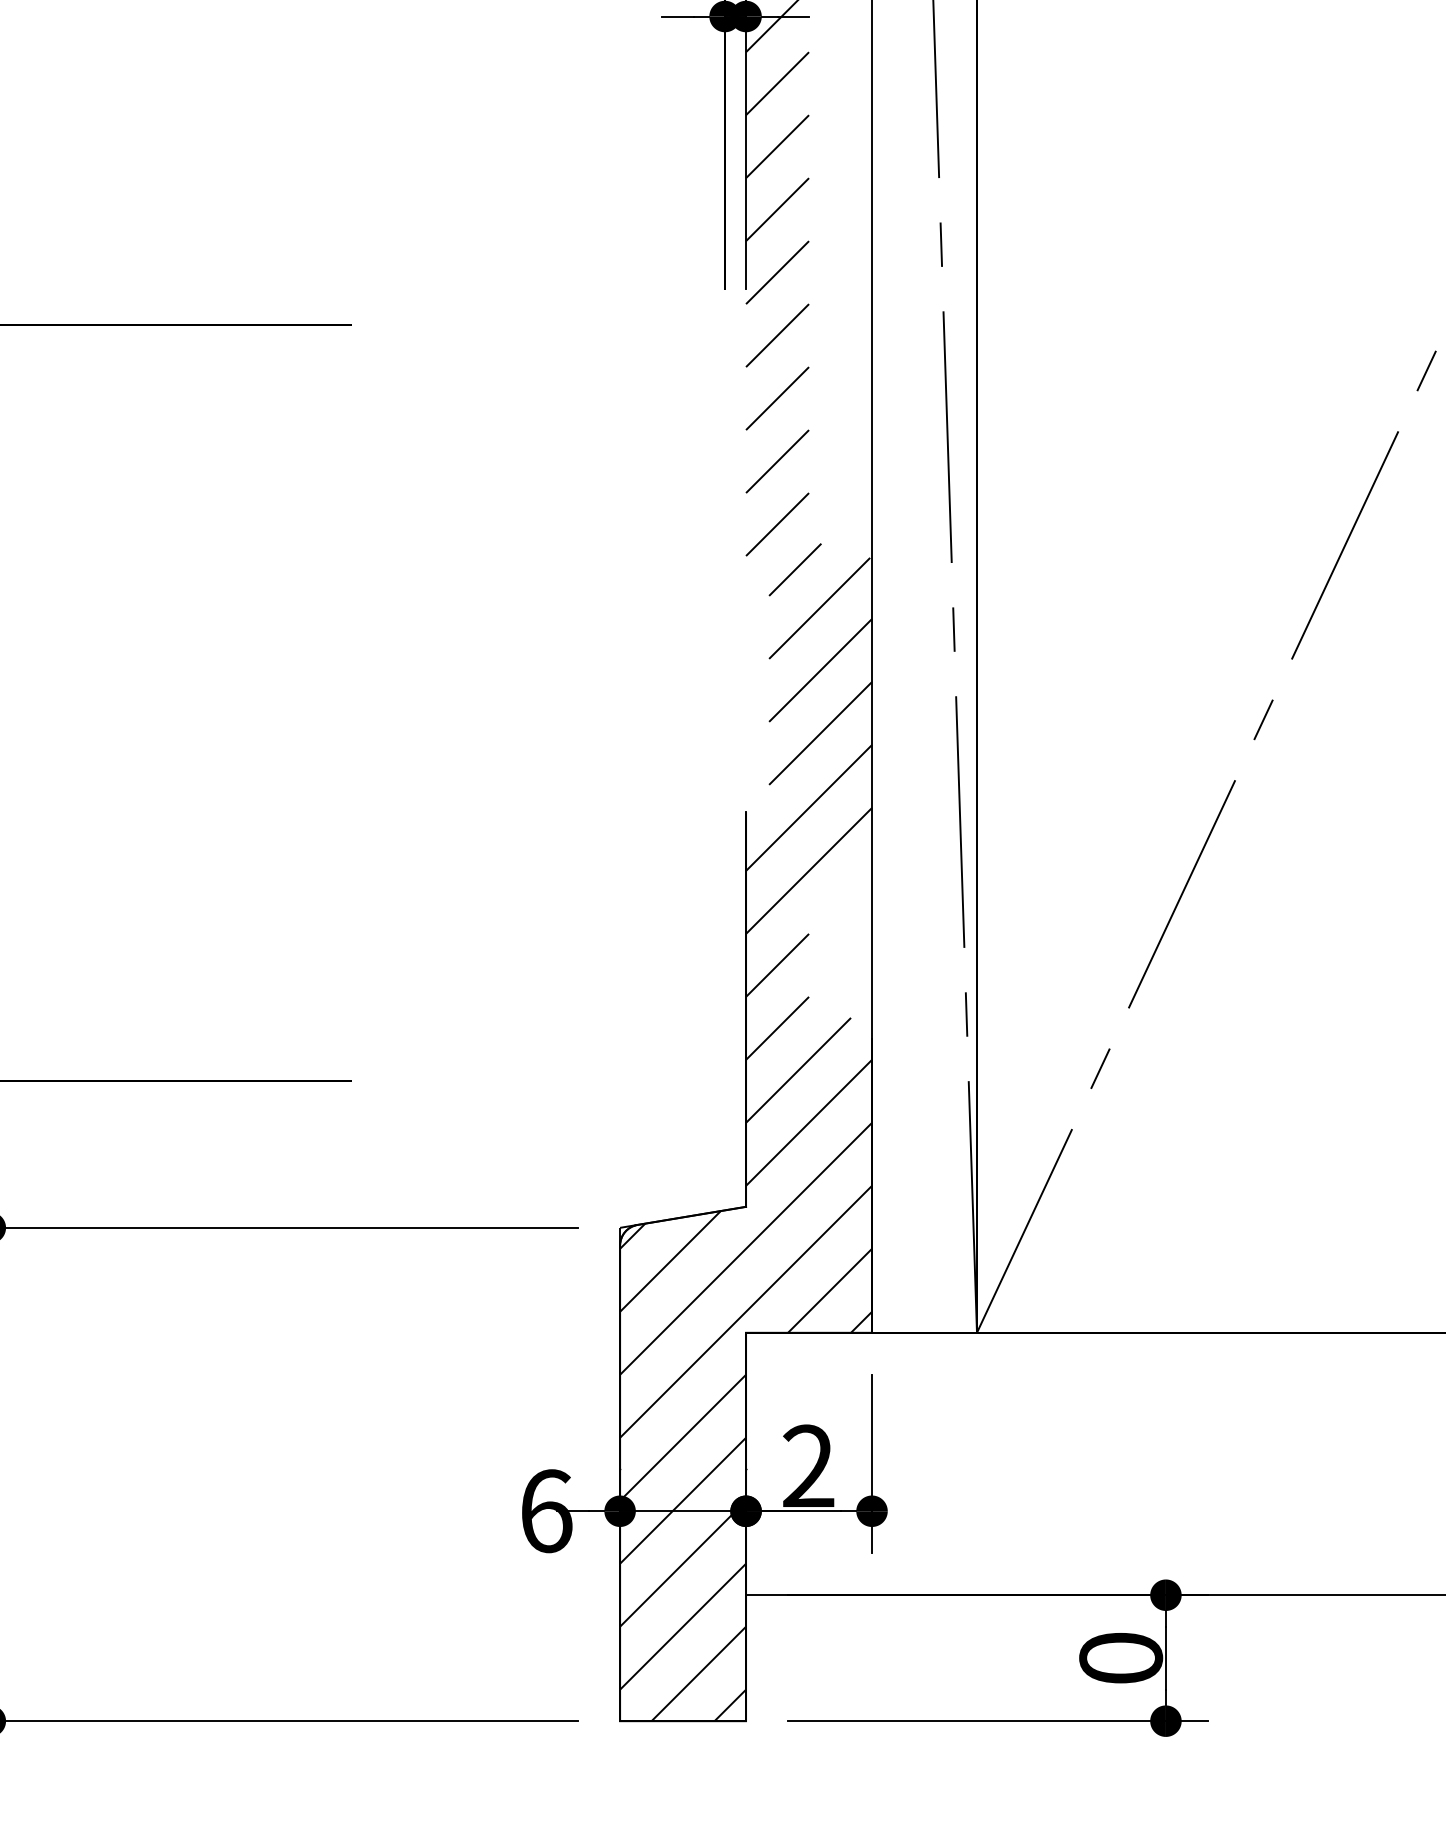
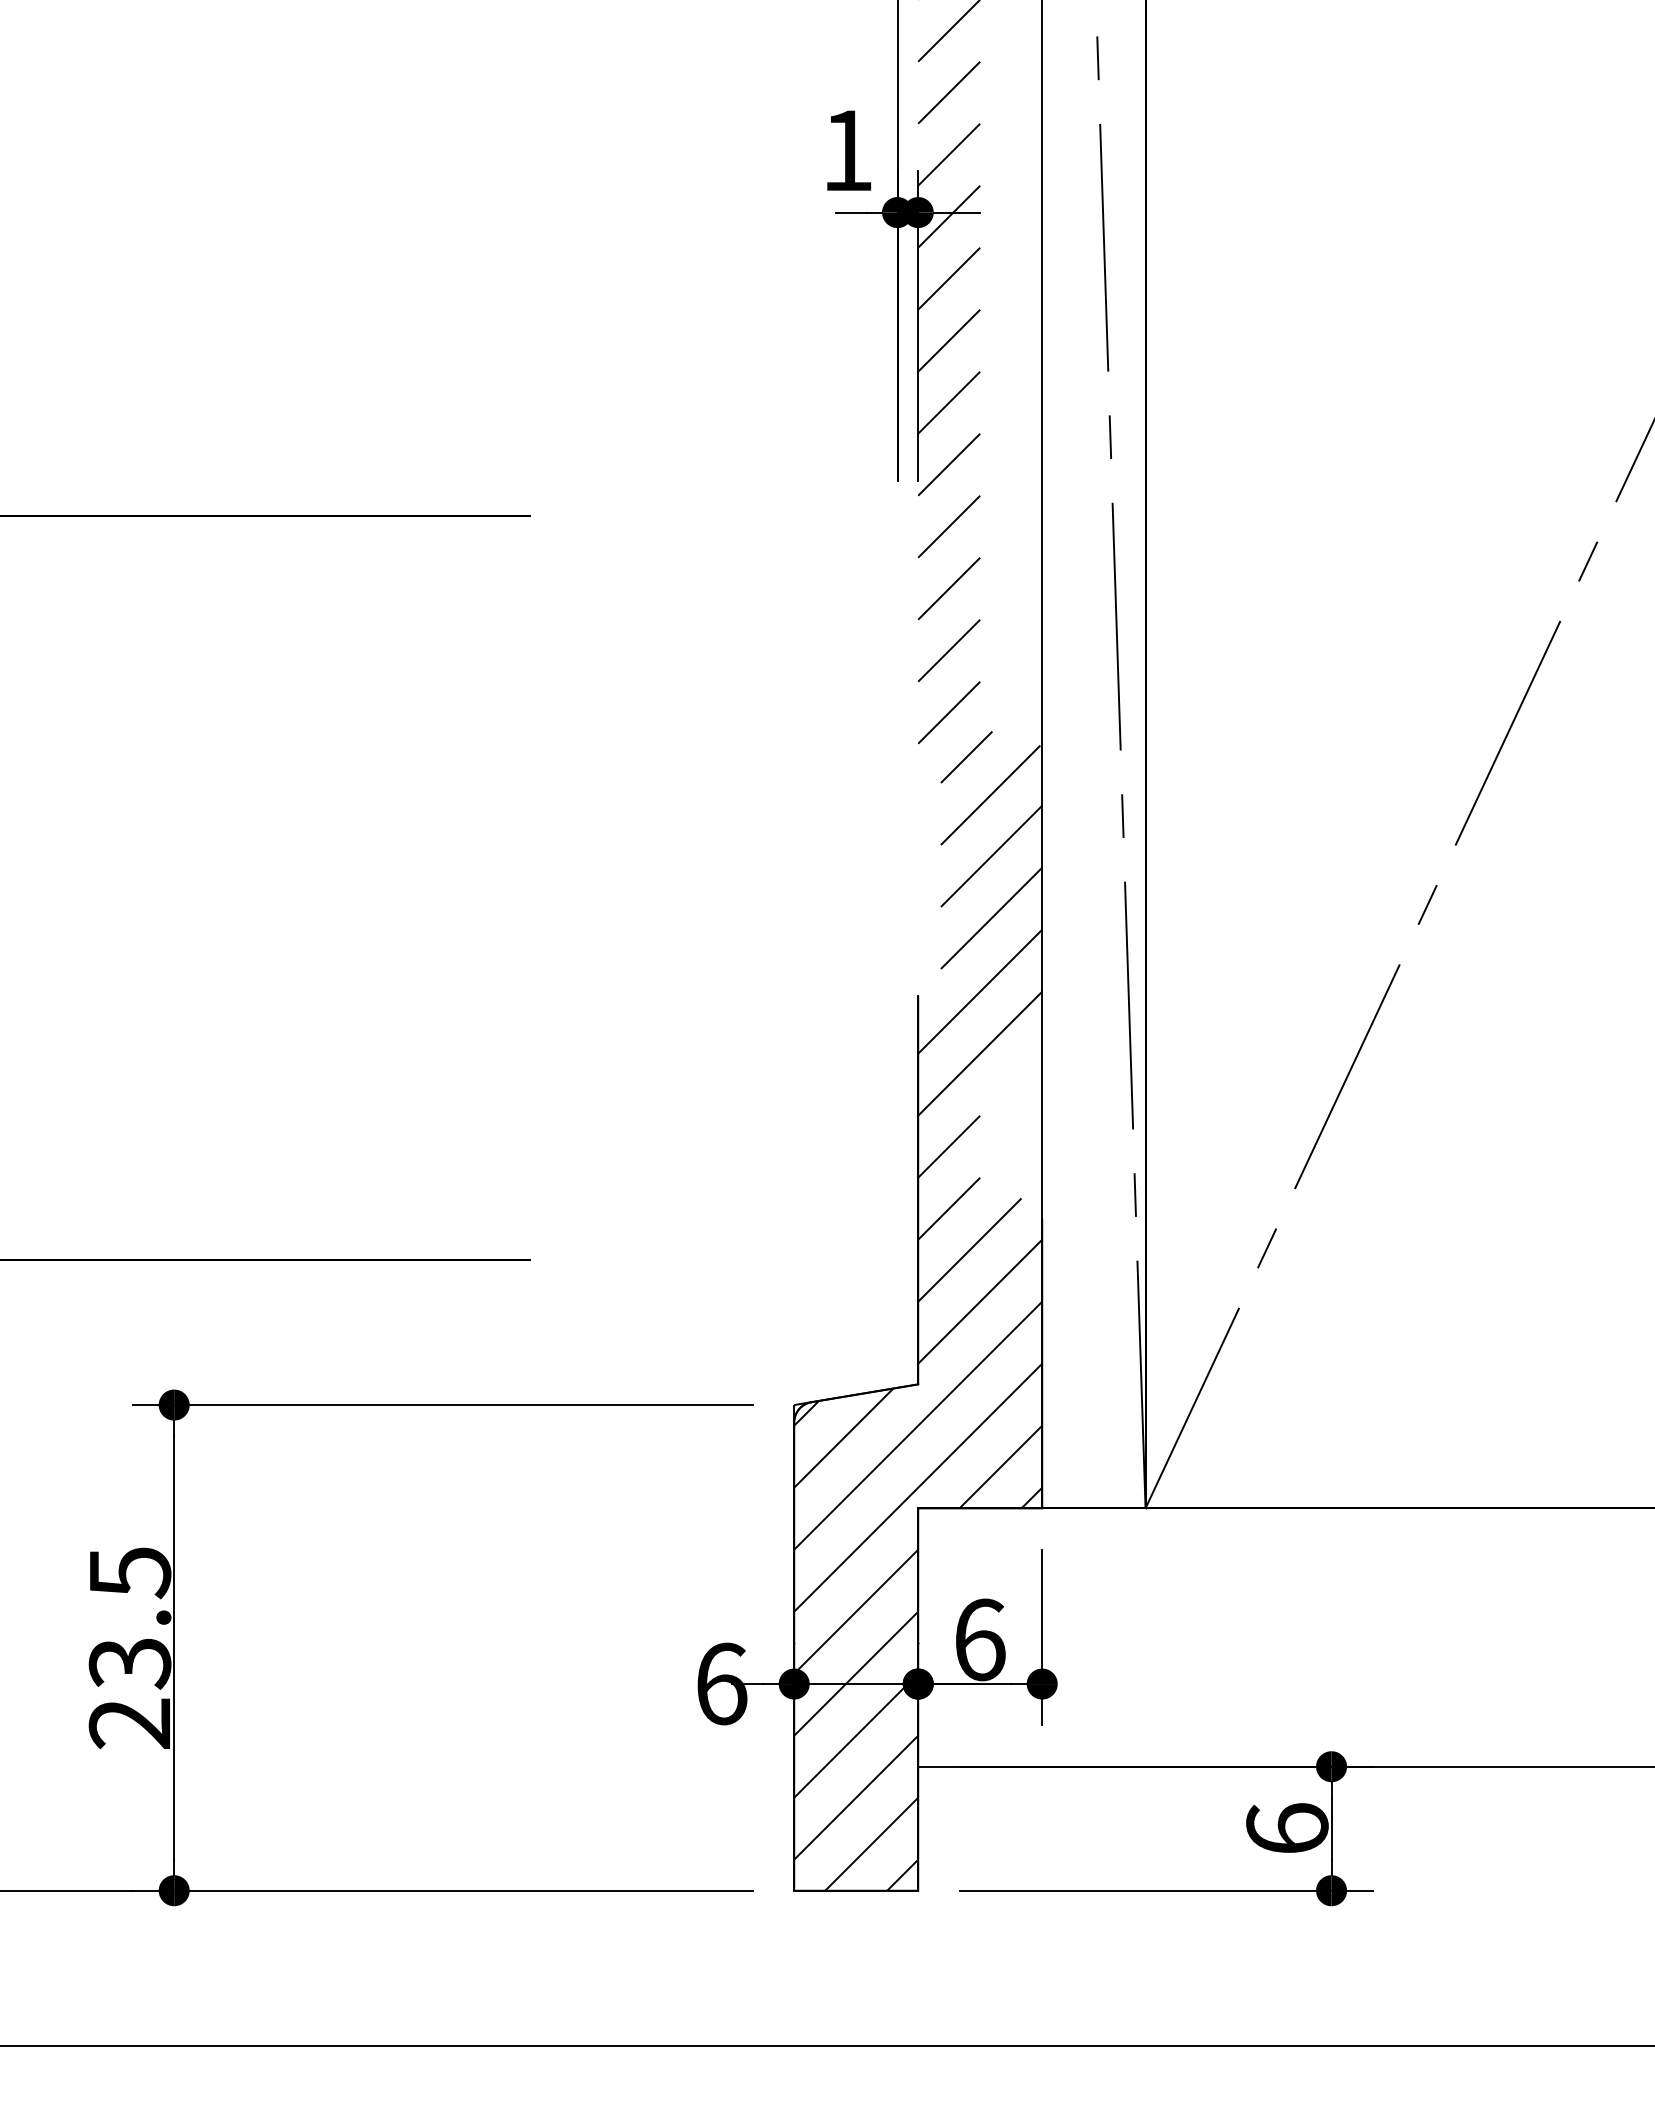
text: (808, 1465) -> (979, 1639), 2 -> 6
text: (1121, 1657) -> (1287, 1828), 0 -> 6

